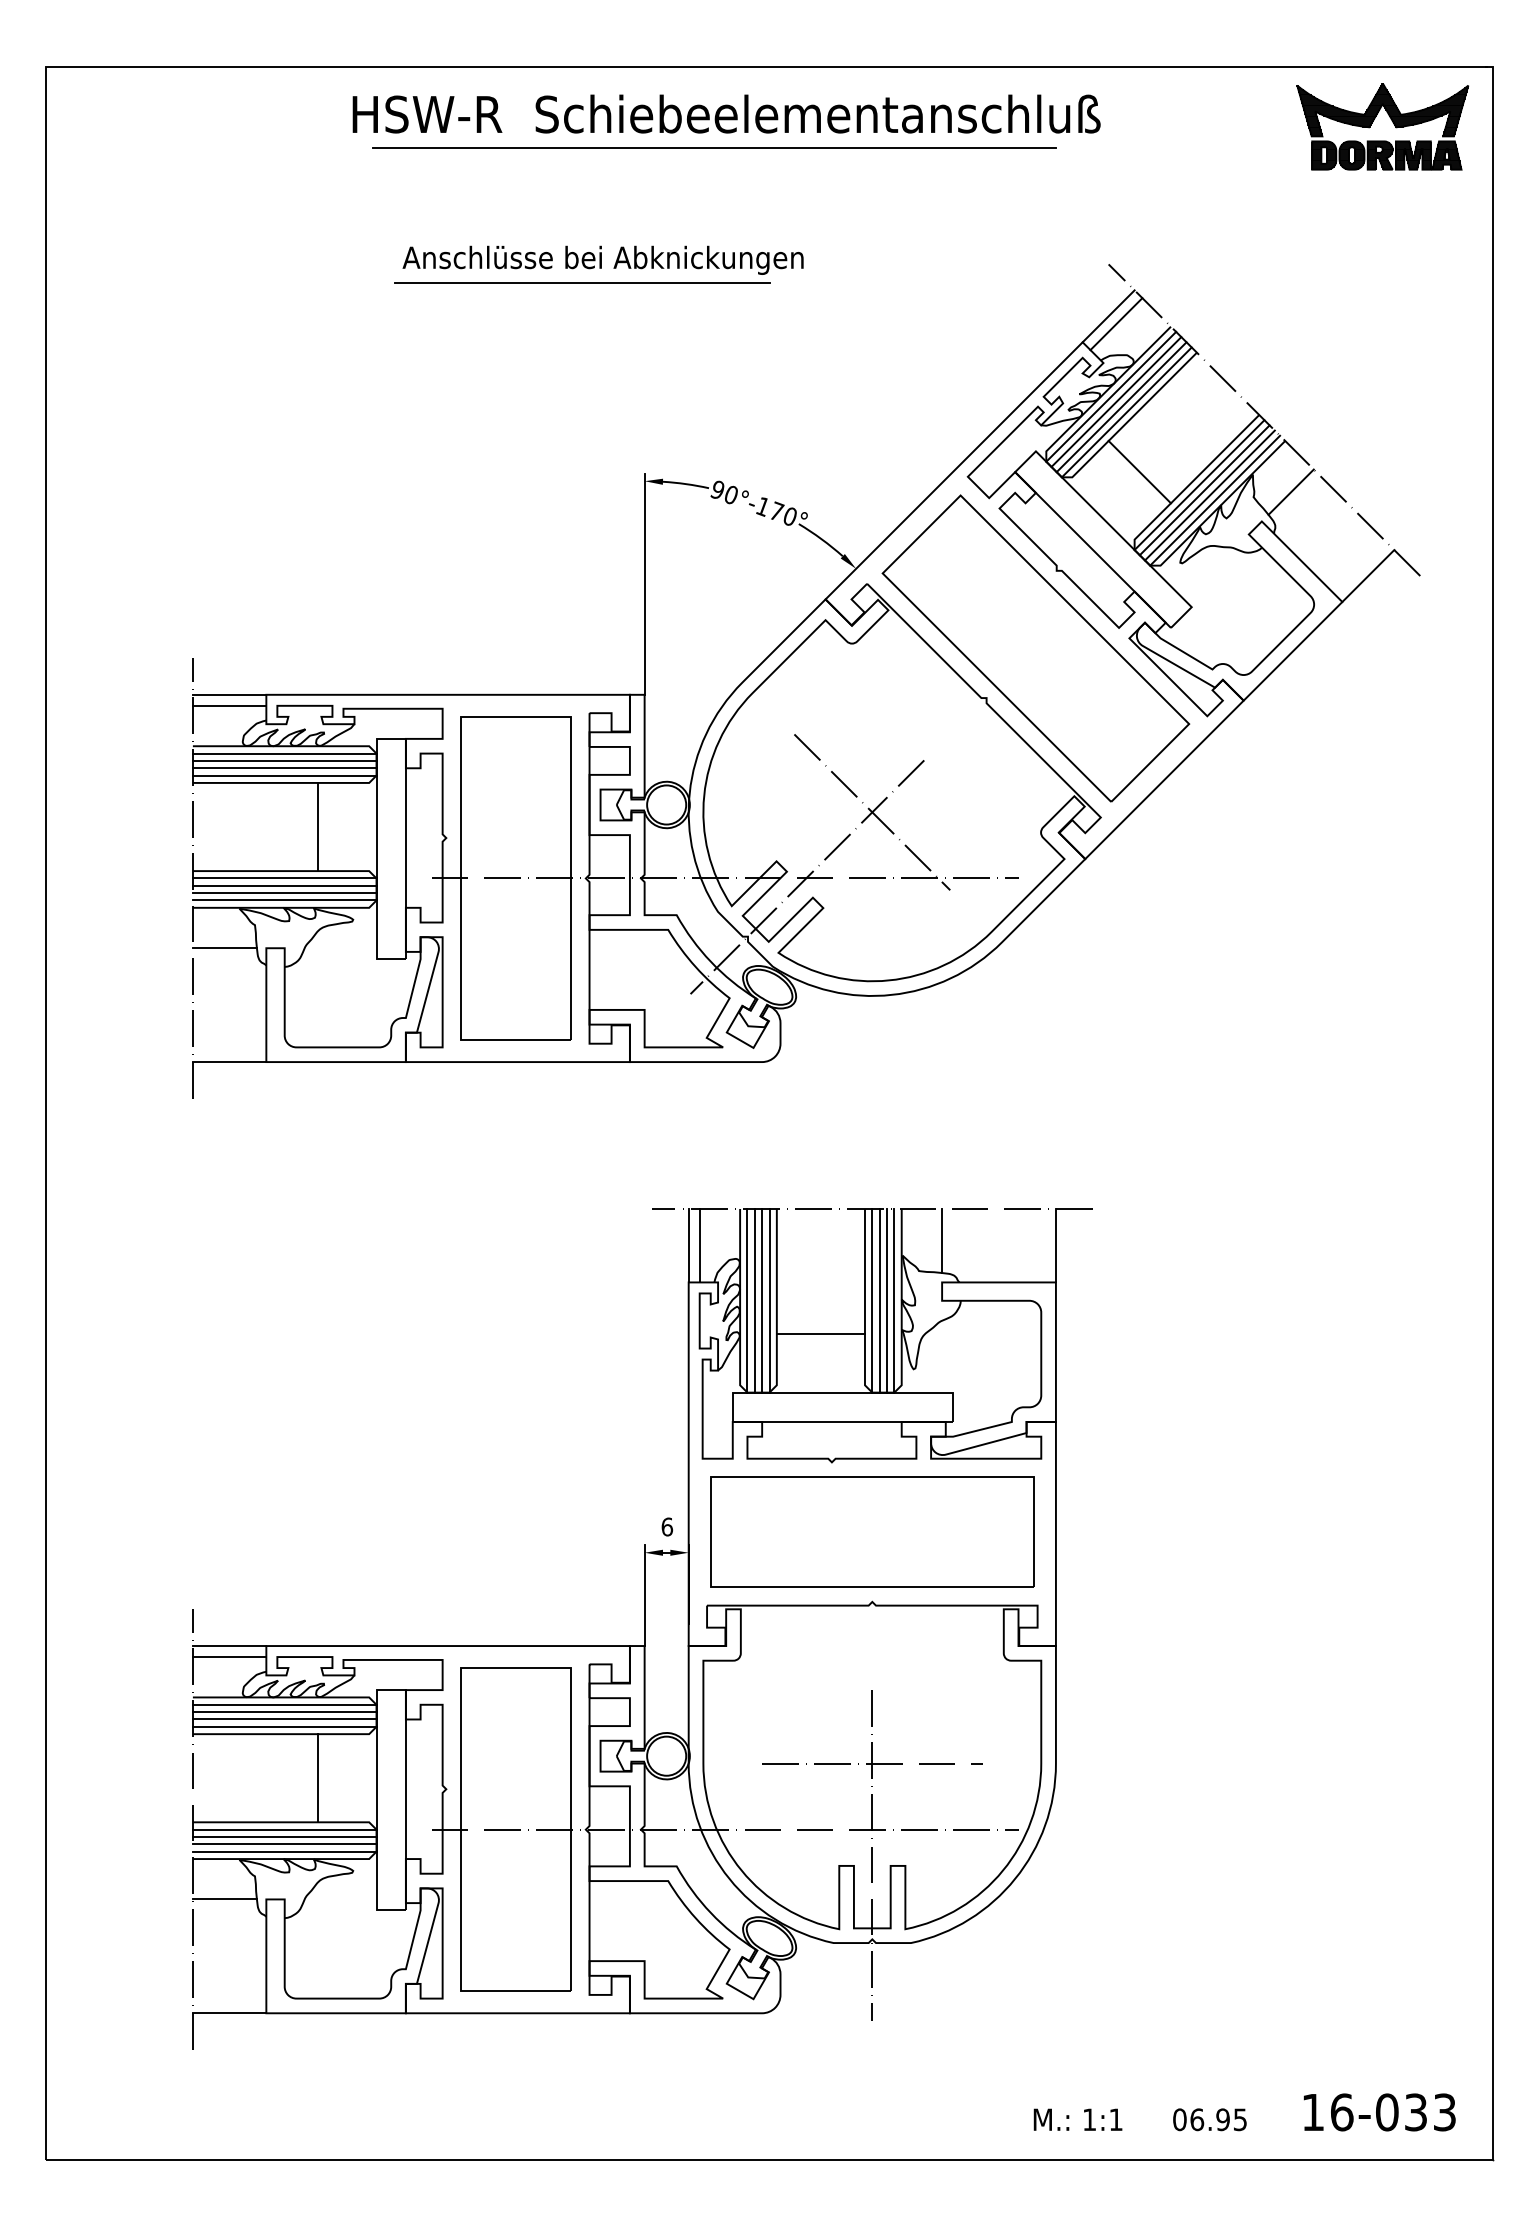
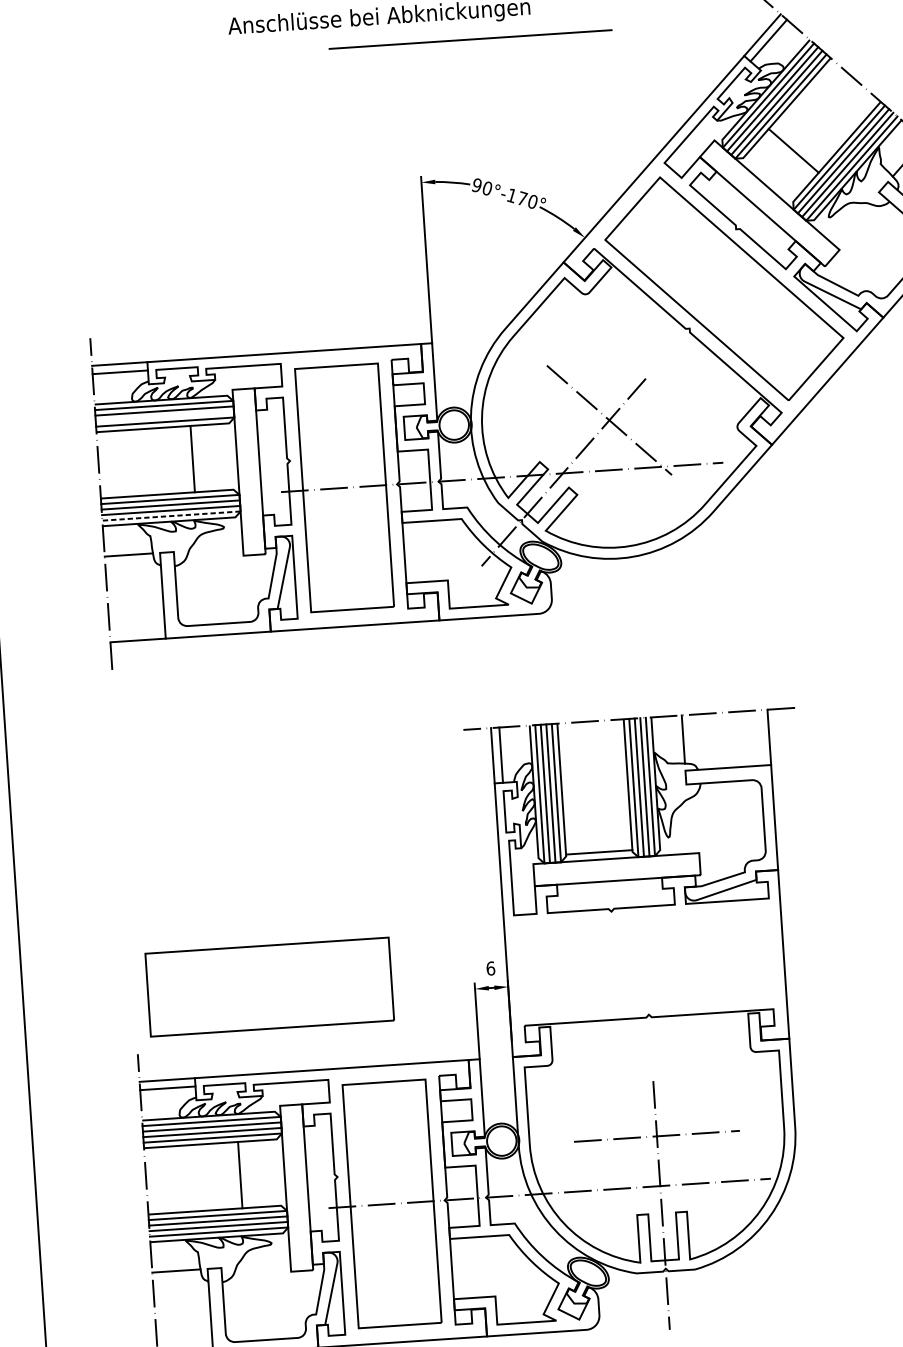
line: (582, 282) -> (470, 38), moved
line: (284, 768) -> (164, 416), removed
line: (284, 900) -> (171, 516), solid -> dashed
line: (820, 1333) -> (598, 852), moved
part: (872, 1531) -> (269, 986), moved

